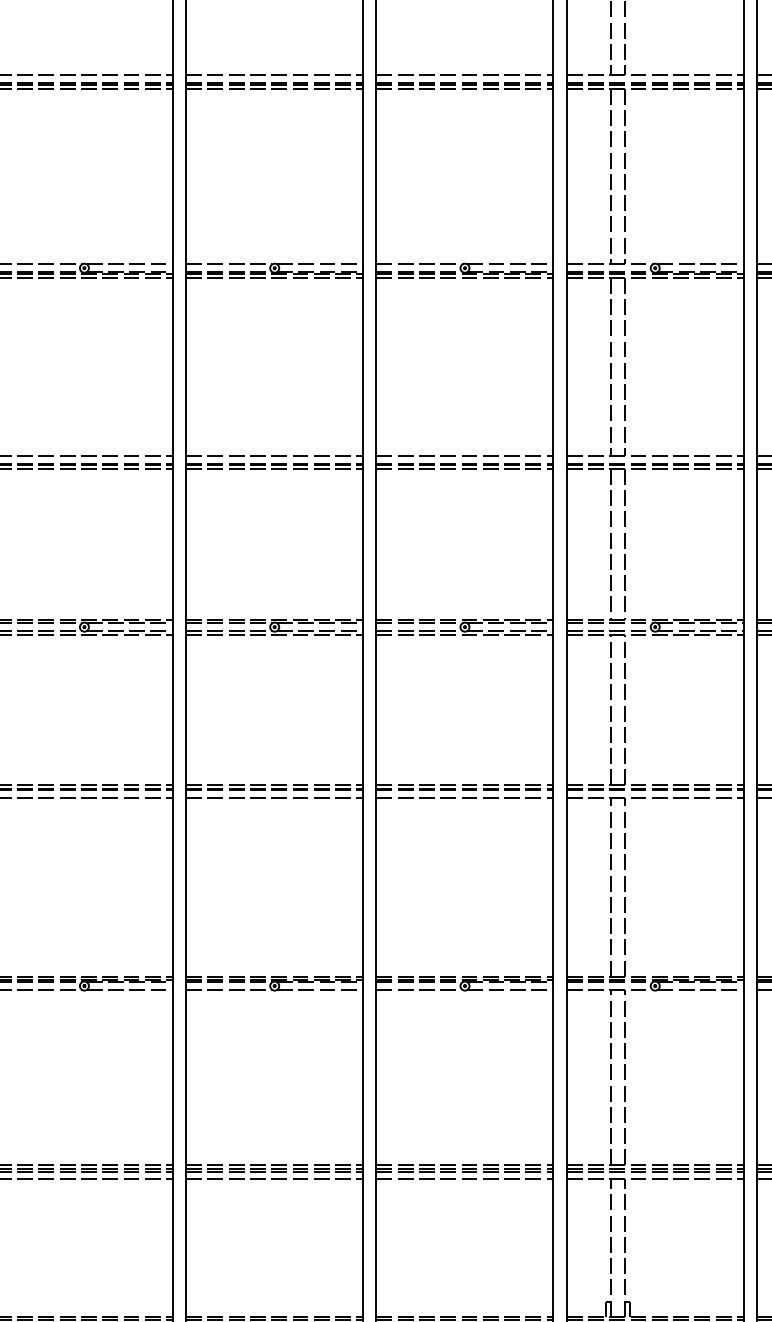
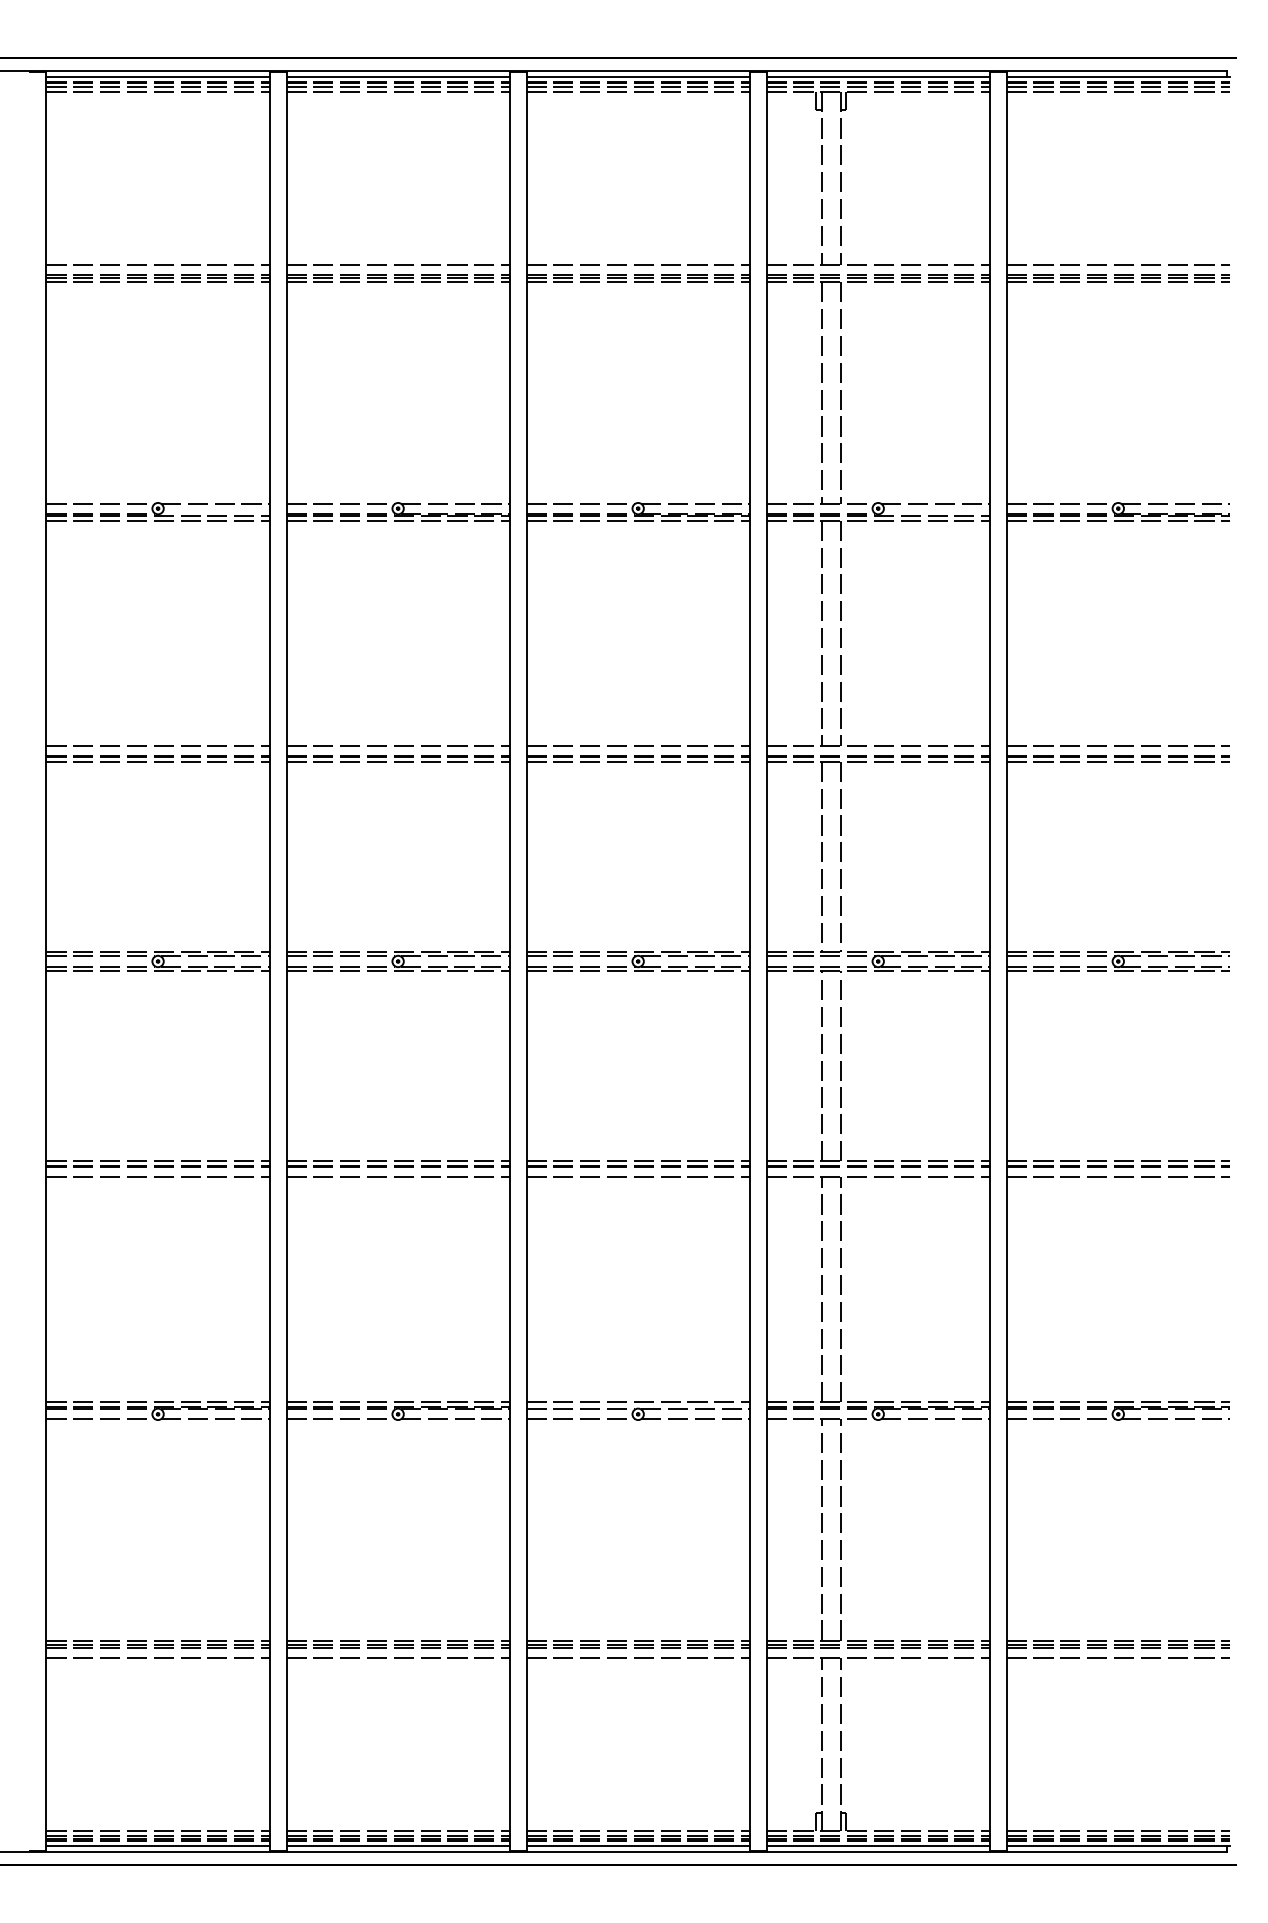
line: (129, 272) -> (214, 513), removed
line: (700, 272) -> (935, 513), removed
line: (464, 979) -> (637, 1406), removed

